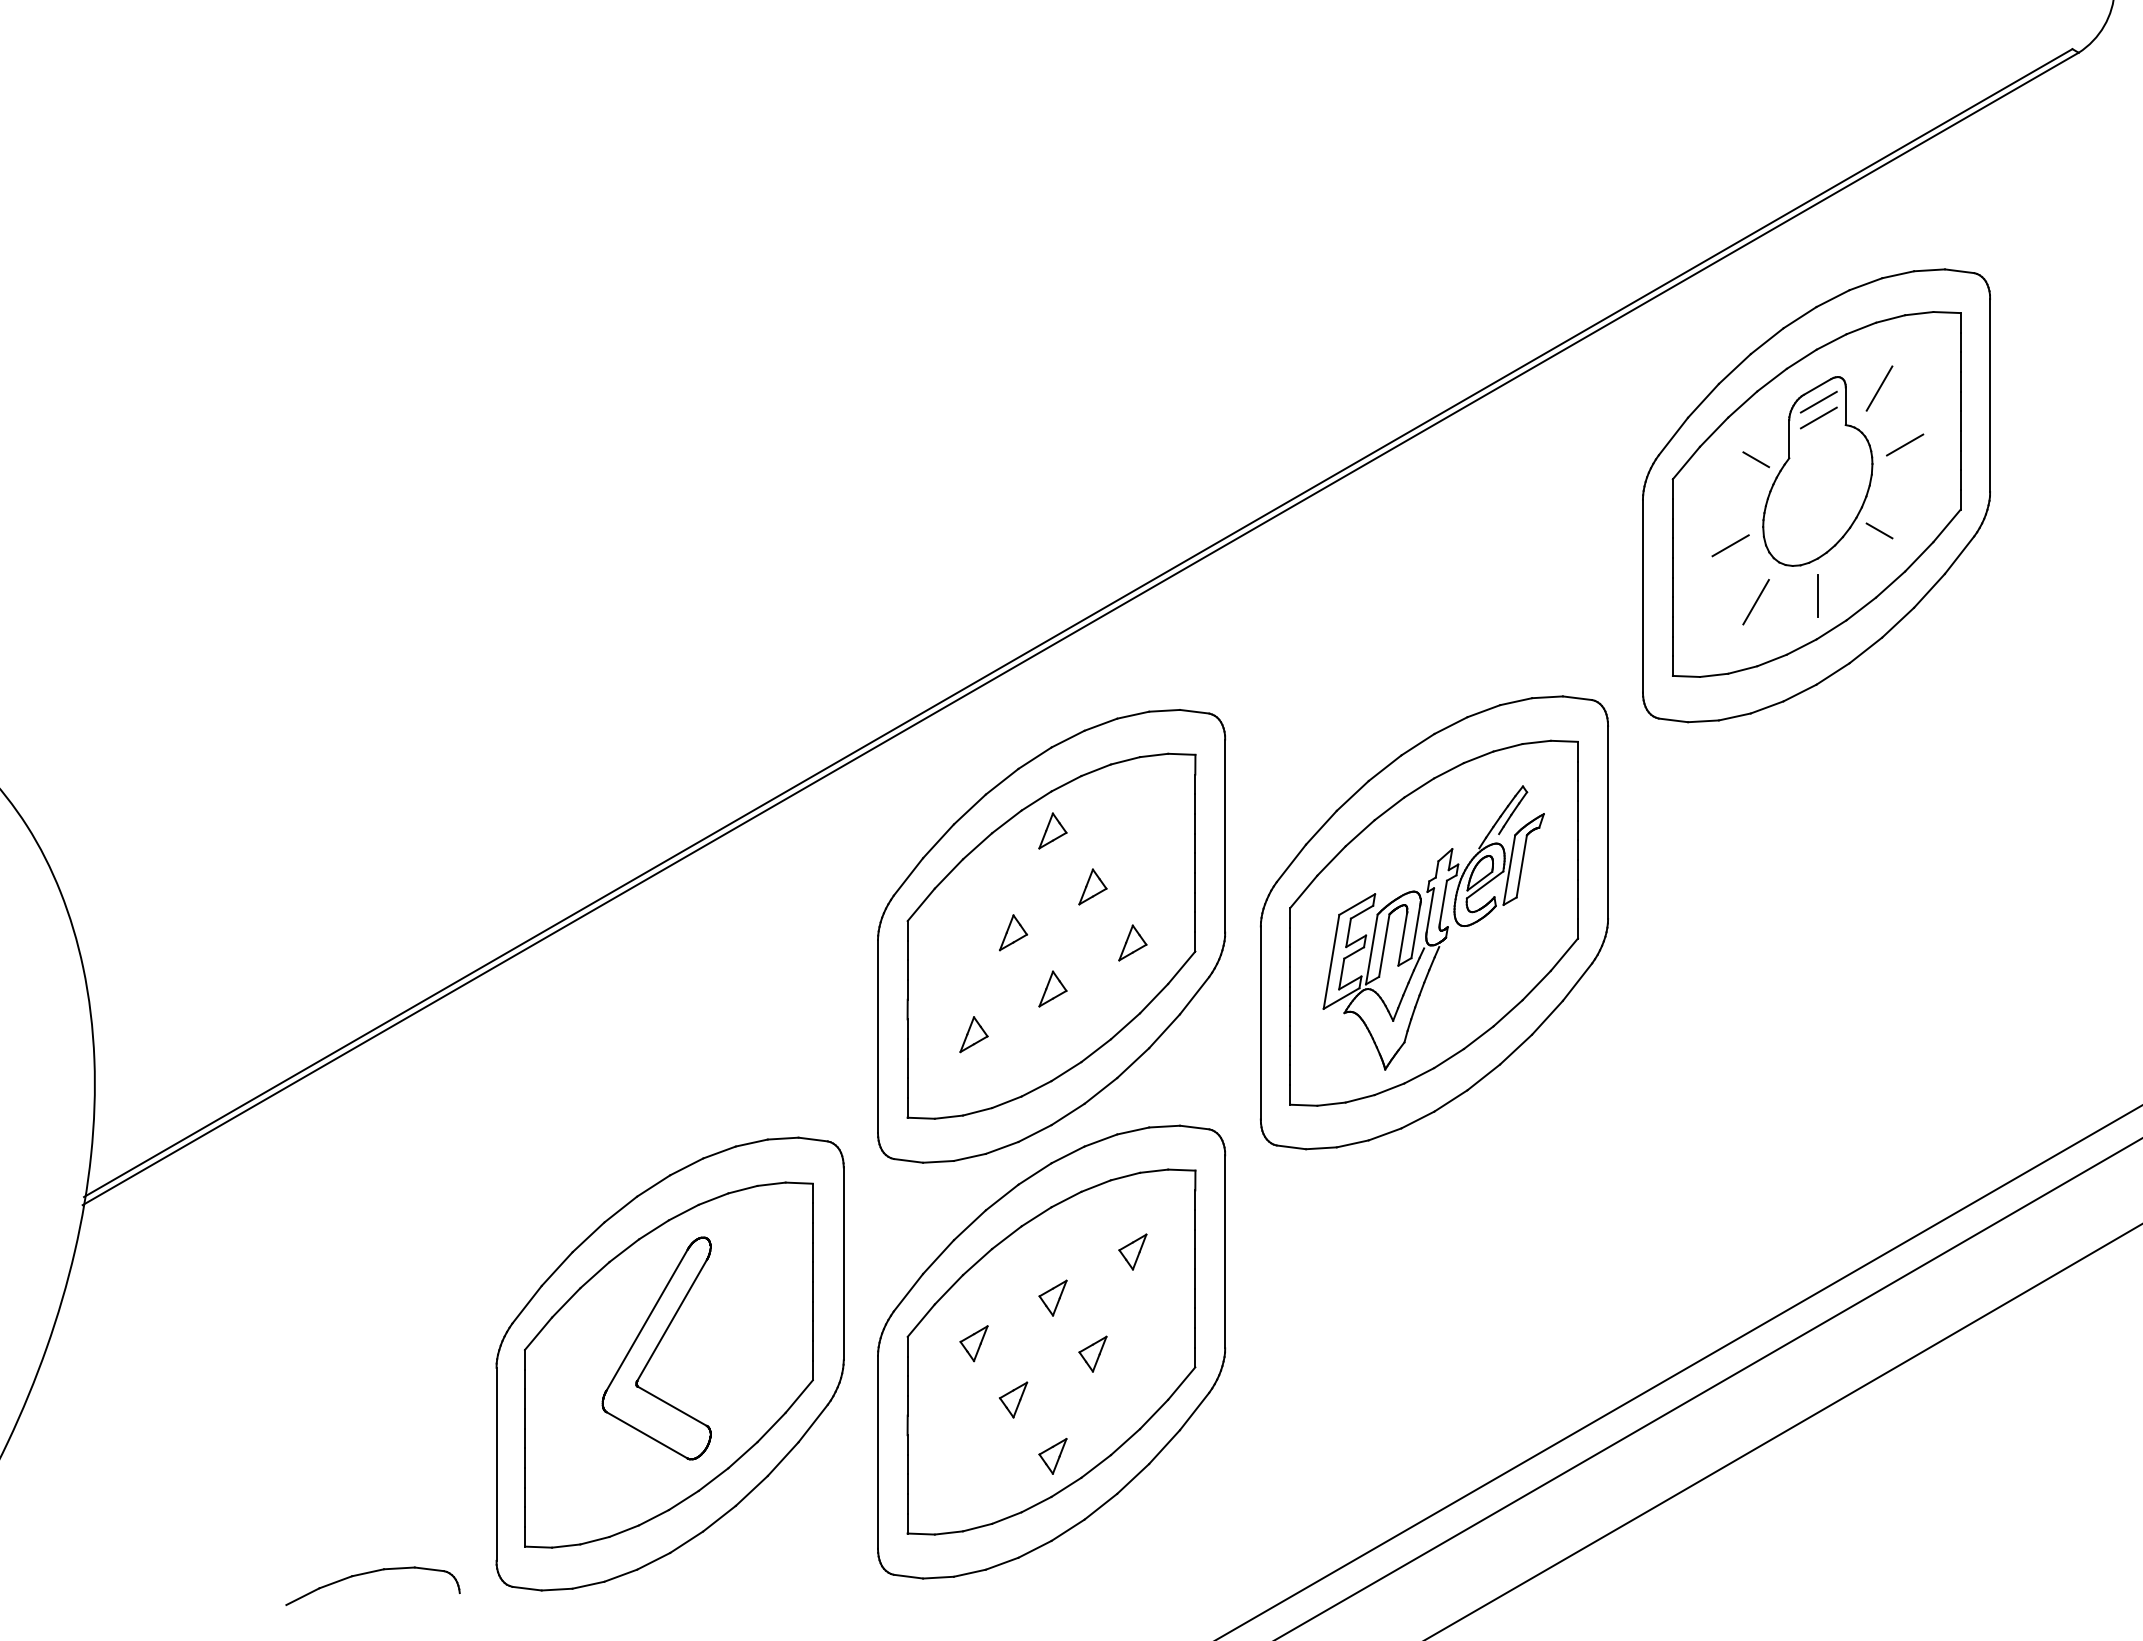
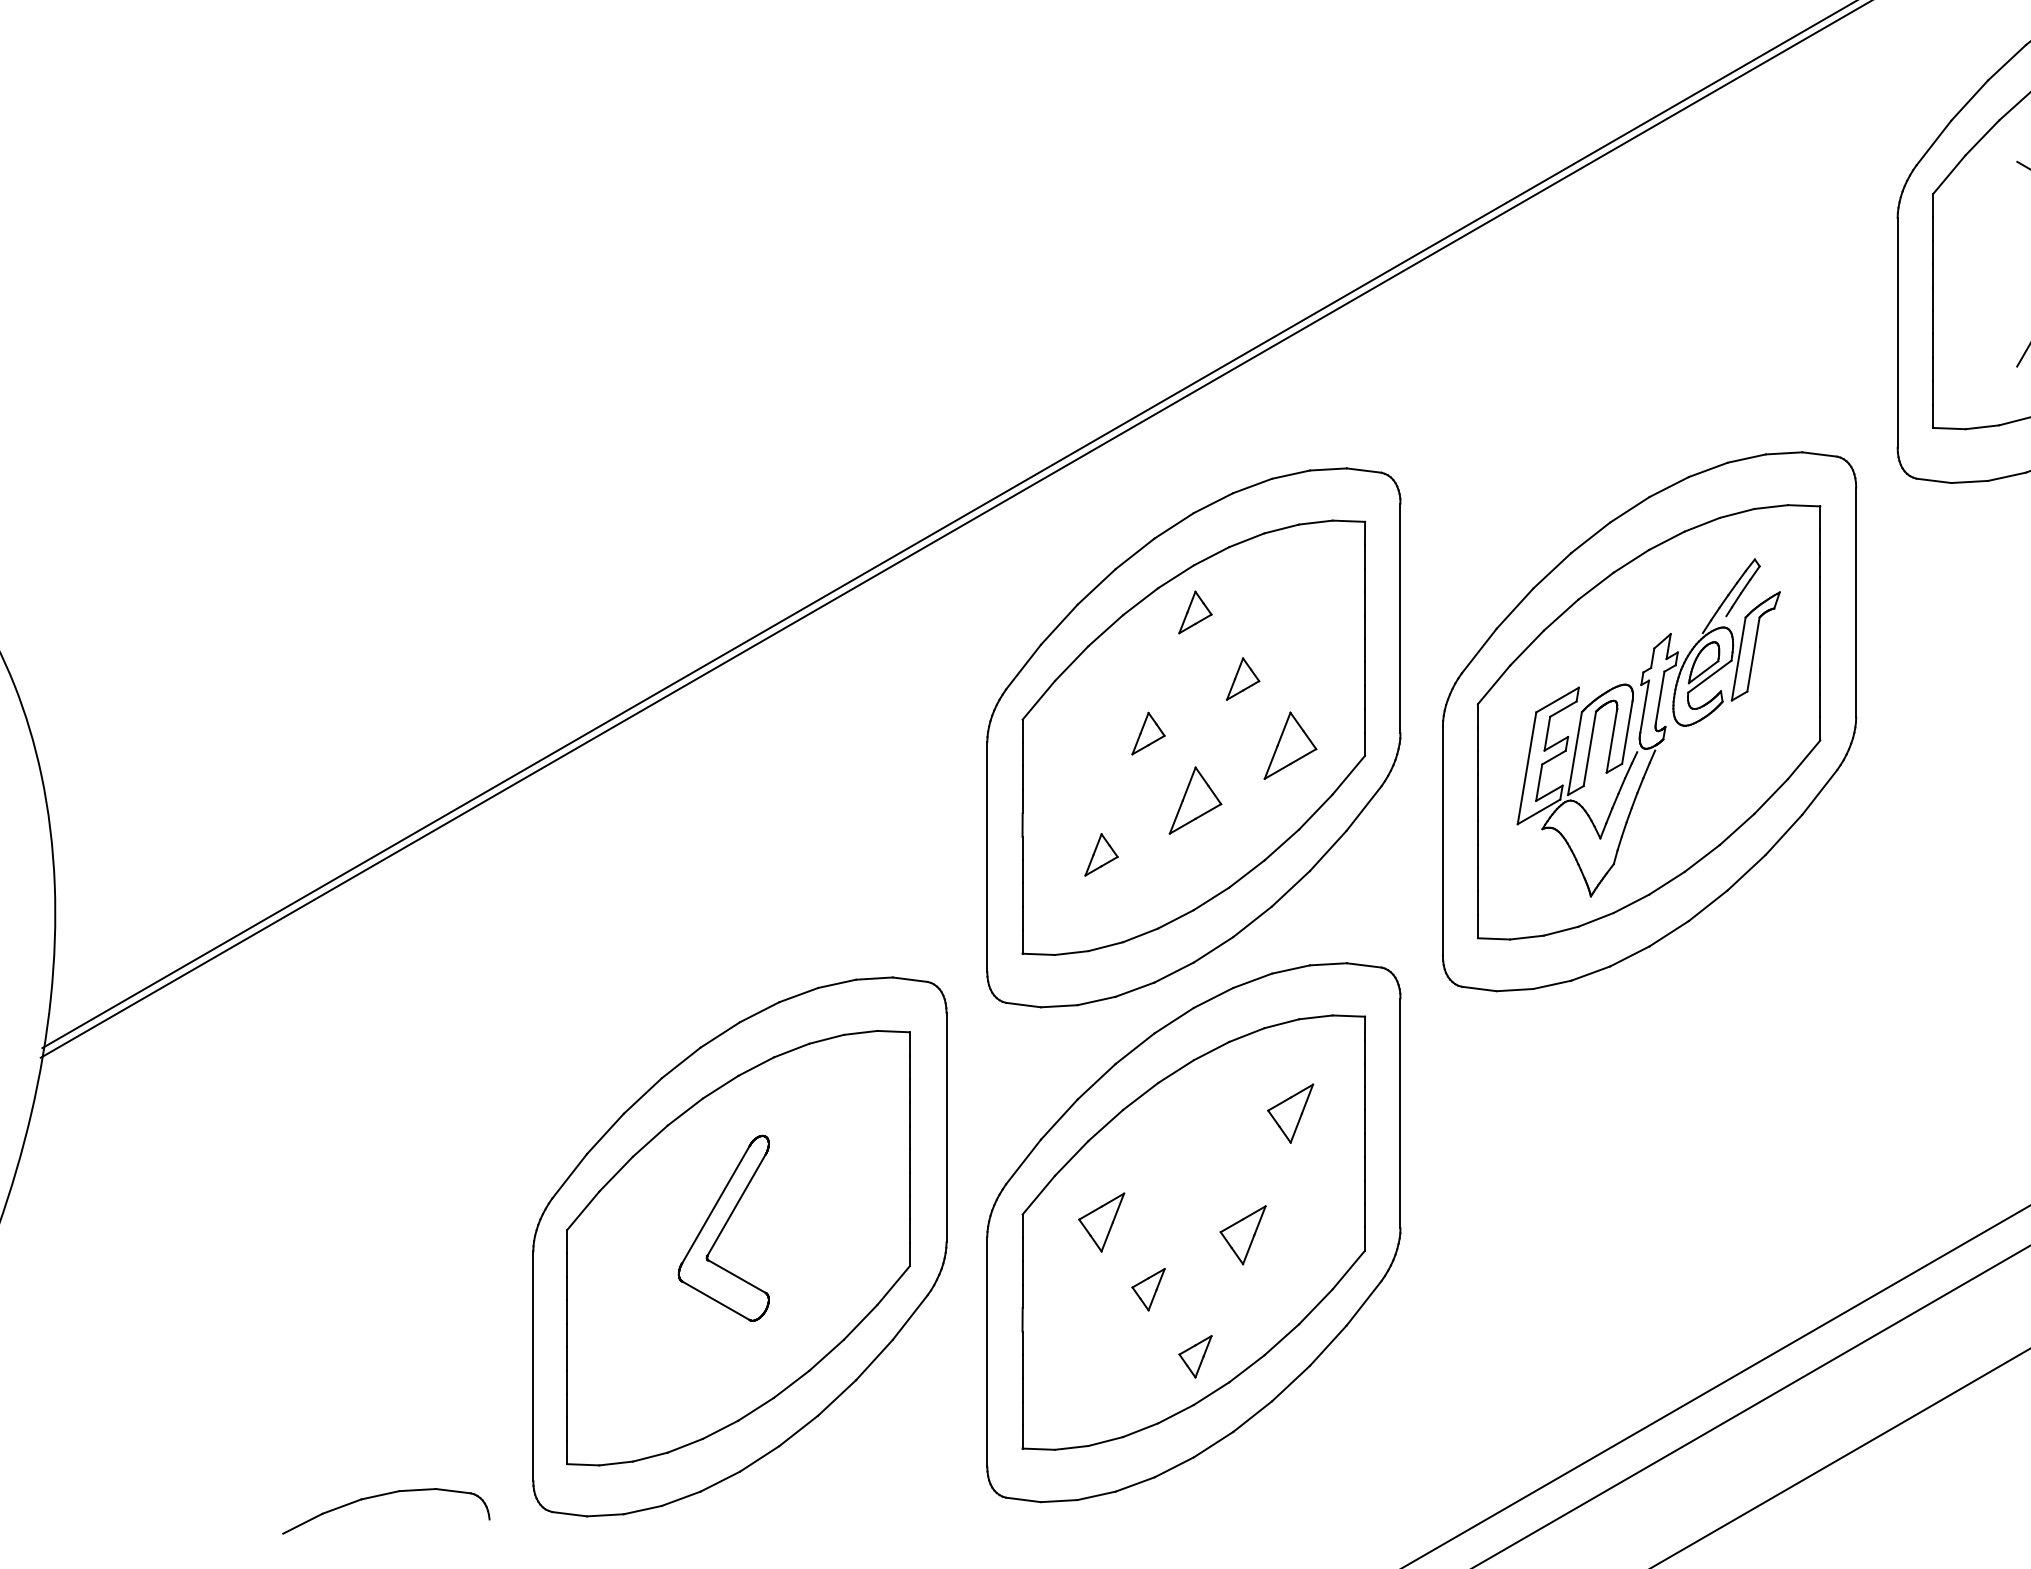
line: (1730, 545) -> (2001, 272), removed
part: (1132, 942) -> (1290, 745), size x1.6
part: (1052, 988) -> (1194, 799), size x1.6
part: (1132, 1251) -> (1290, 1112), size x1.4
part: (1052, 1297) -> (1194, 1167), removed
part: (973, 1343) -> (1100, 1222), size x1.4
part: (656, 1348) -> (723, 1228), size x0.7
part: (1092, 1353) -> (1242, 1234), size x1.4

